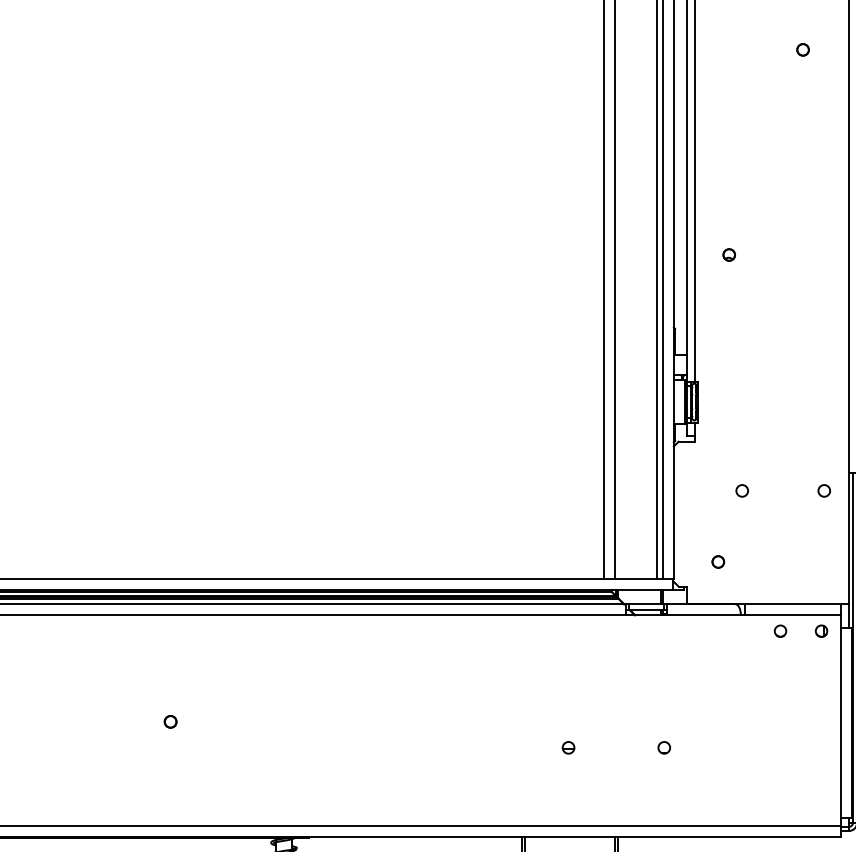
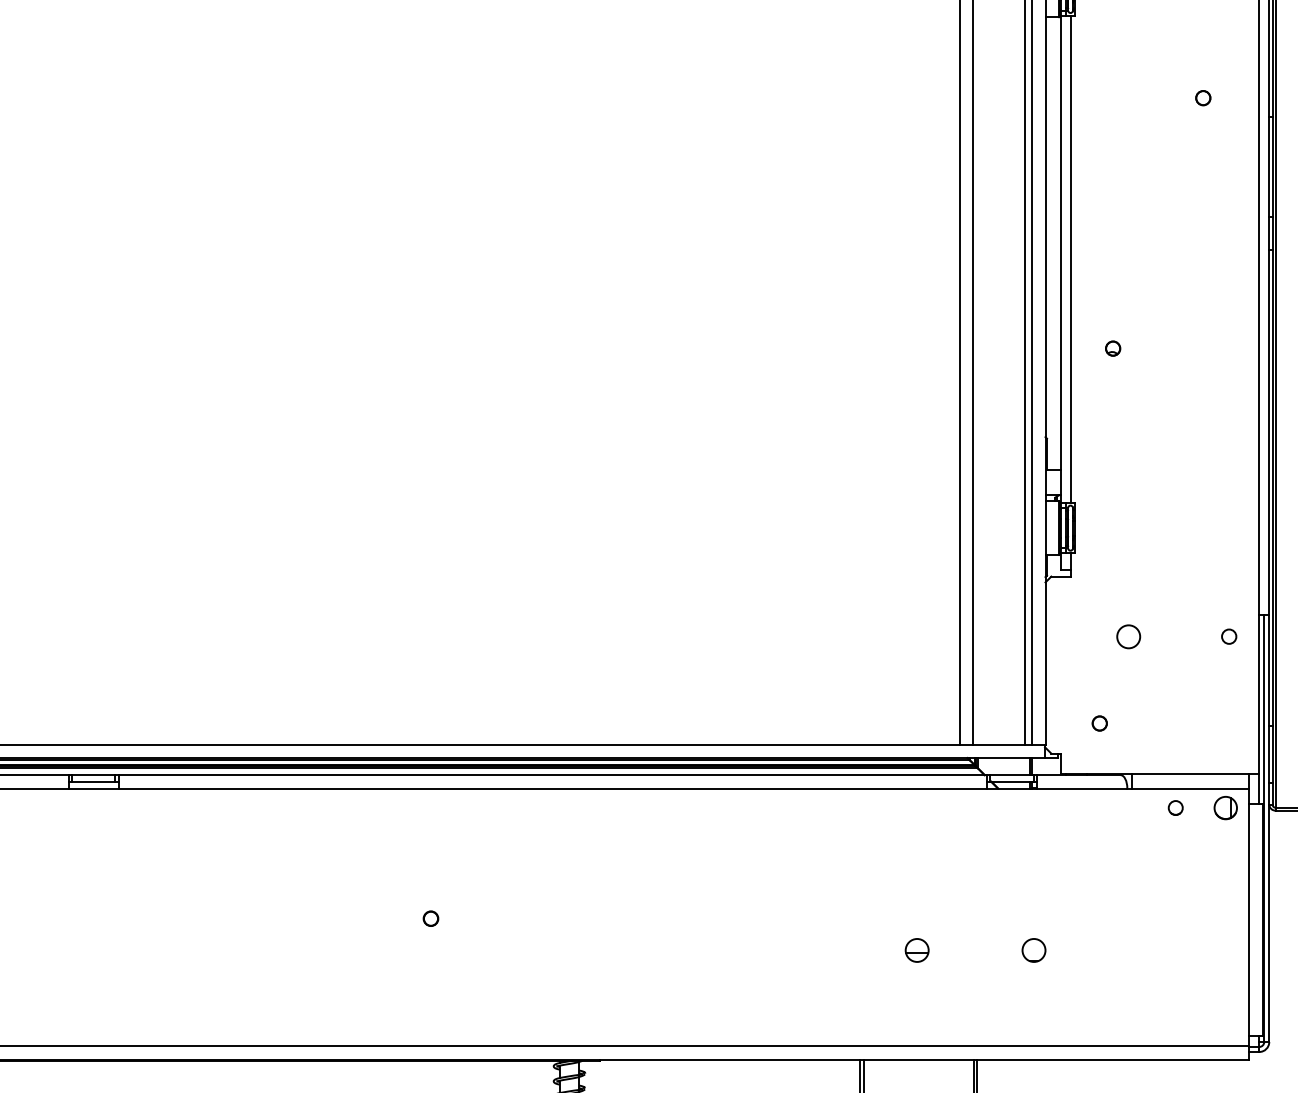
circle: (742, 490) -> (1129, 636), size x1.6
part: (821, 630) -> (1225, 807), size x1.6
part: (568, 747) -> (916, 950), size x1.6
circle: (664, 747) -> (1033, 950), size x1.6

